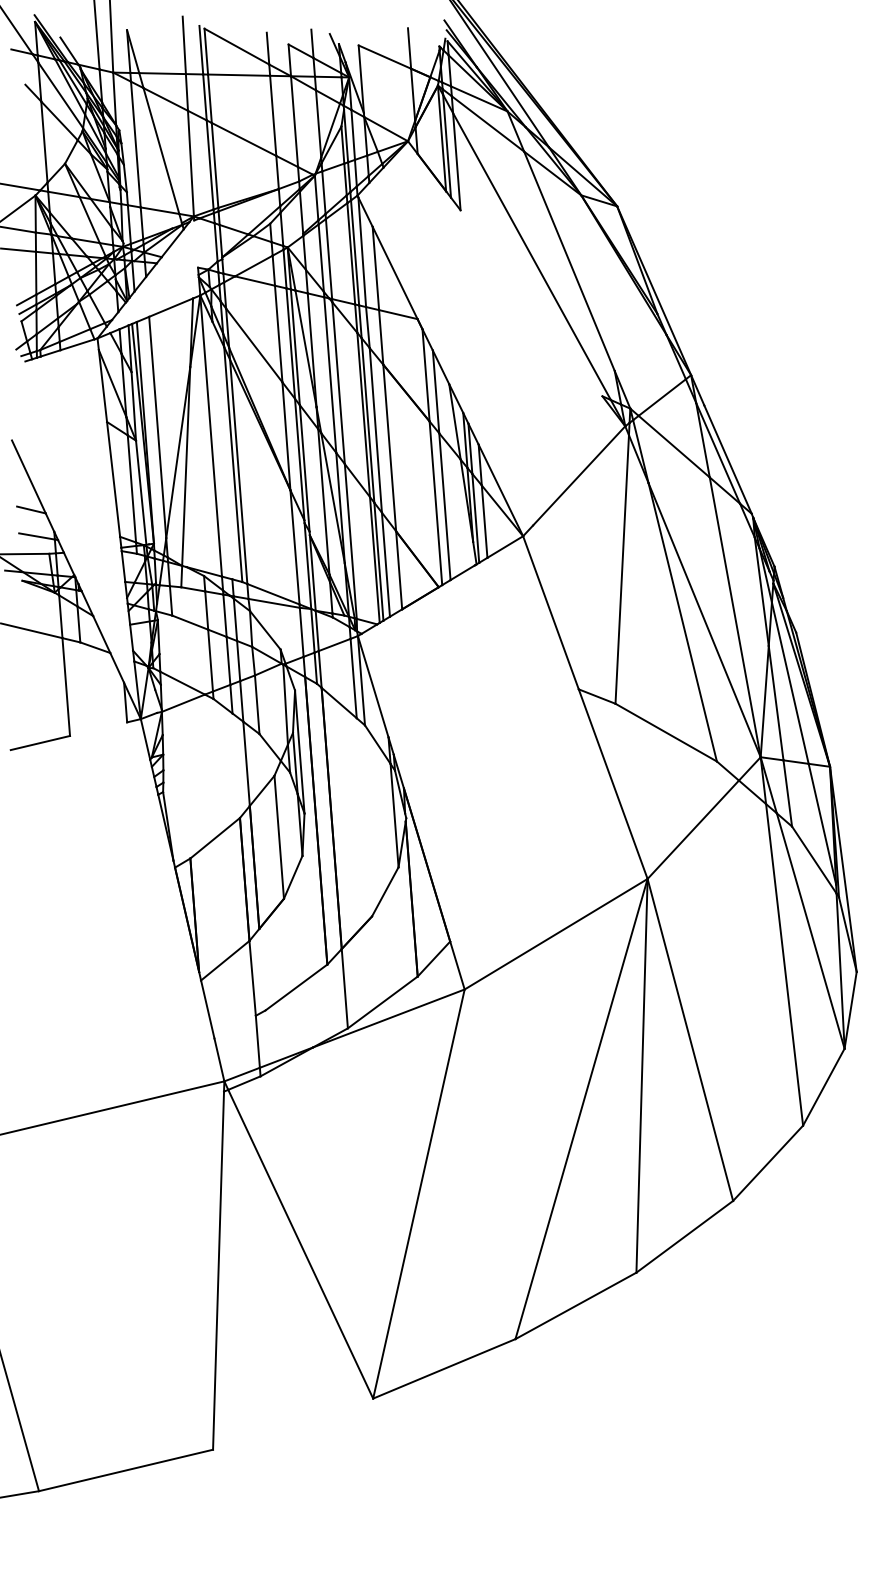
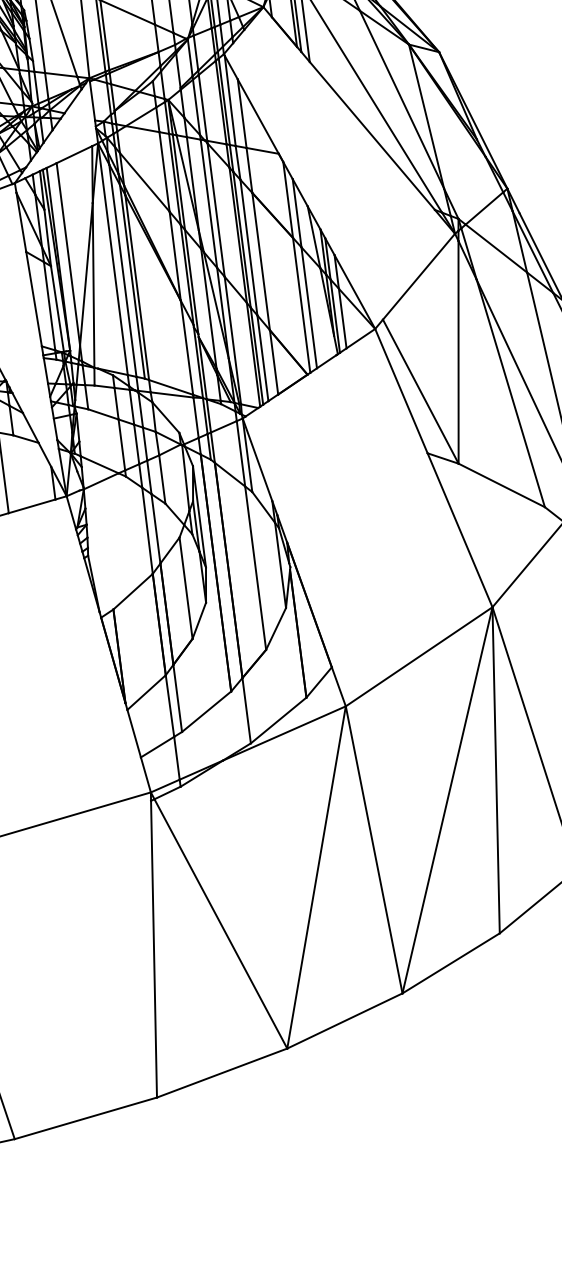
line: (196, 243) -> (92, 100), added
line: (597, 283) -> (426, 116), added
line: (531, 303) -> (372, 136), added
line: (222, 450) -> (122, 270), added
line: (574, 614) -> (420, 391), added
line: (98, 728) -> (32, 505), added
line: (236, 765) -> (147, 530), added
line: (364, 817) -> (255, 568), added
line: (262, 969) -> (177, 698), added
line: (234, 1026) -> (156, 746), added
line: (489, 1164) -> (373, 850), added
line: (293, 1423) -> (222, 1072), added

